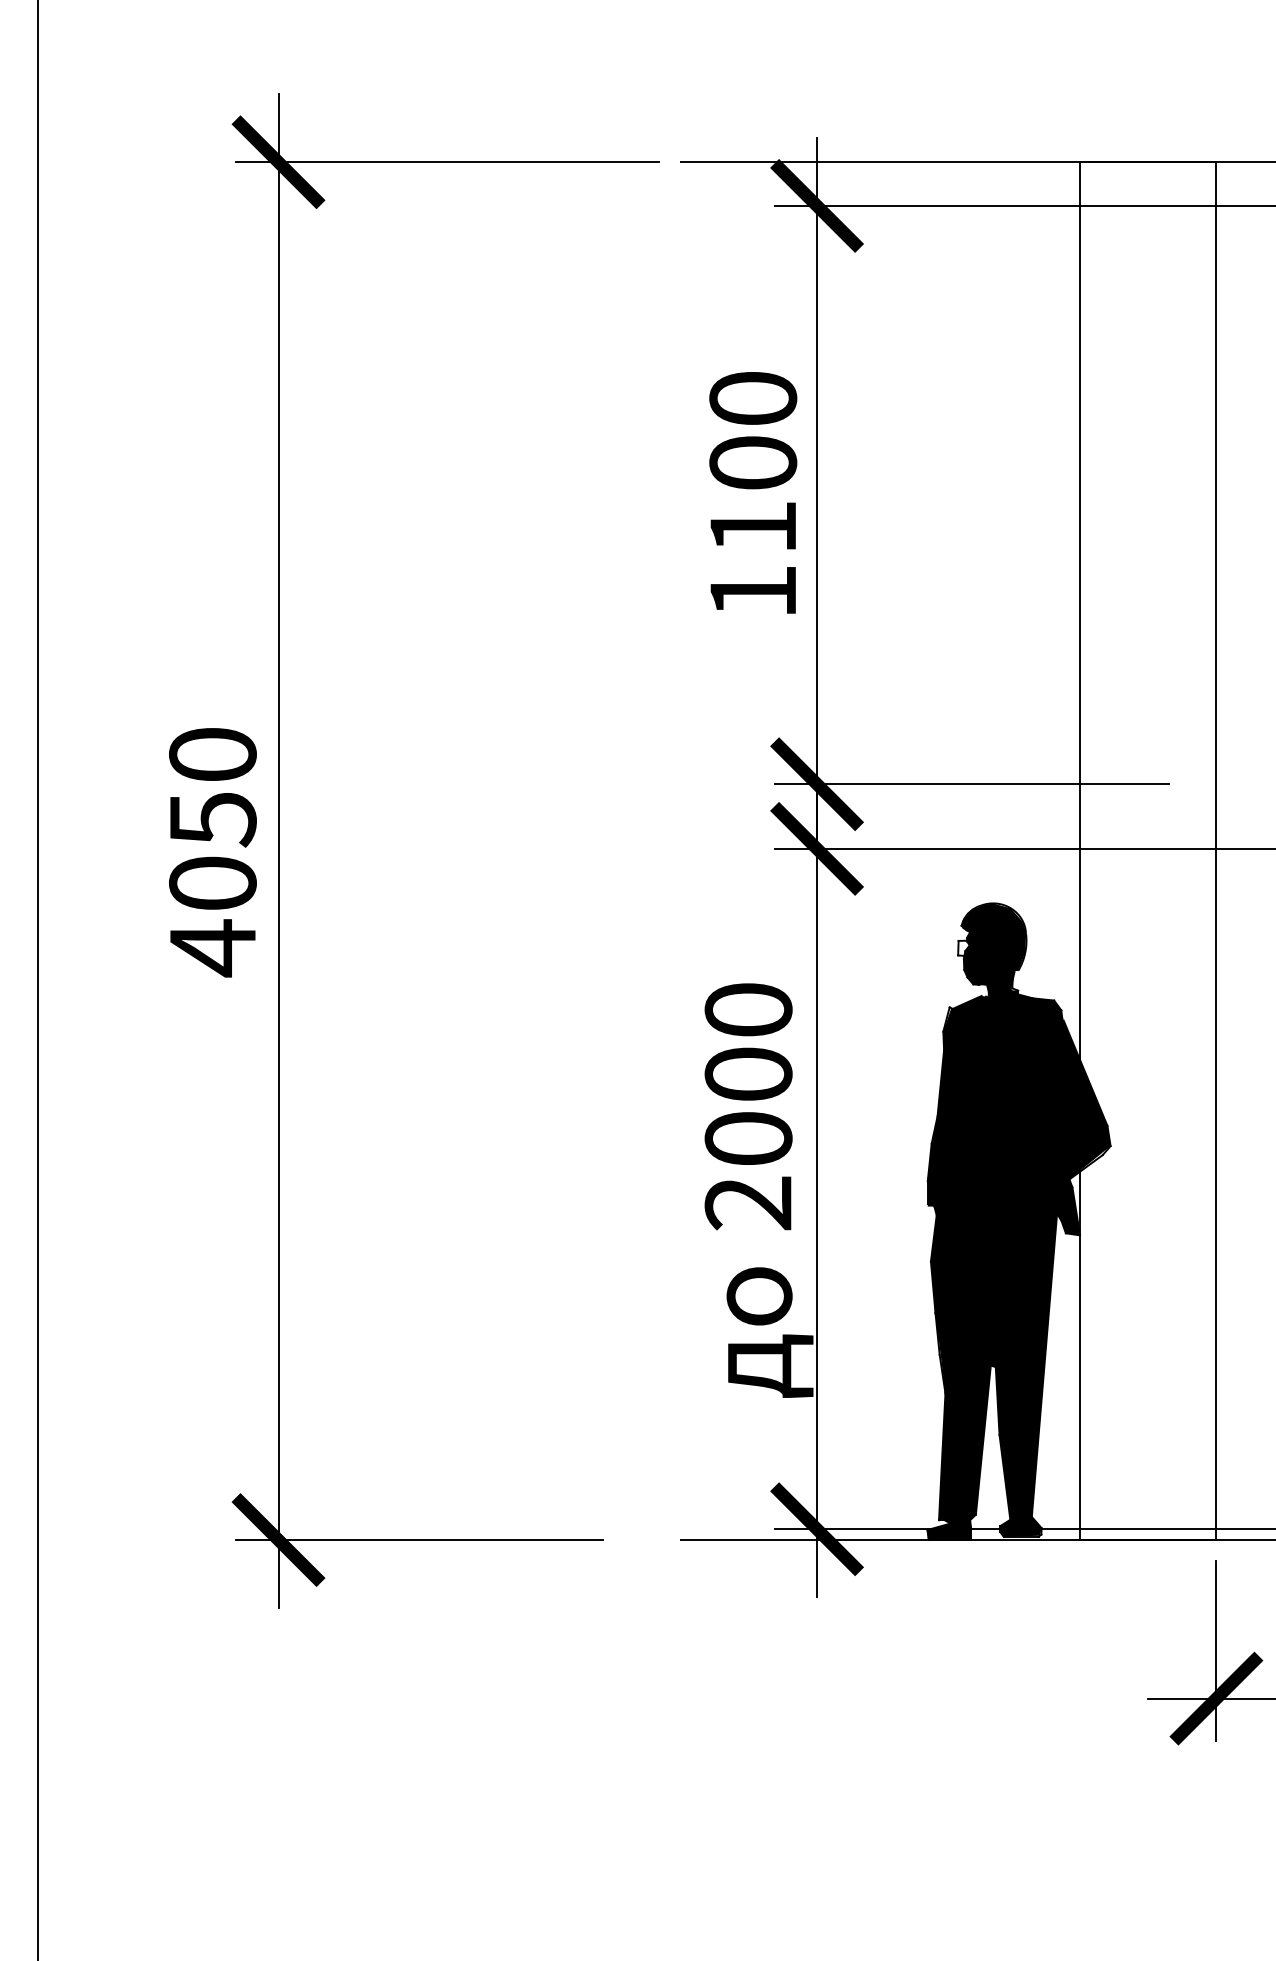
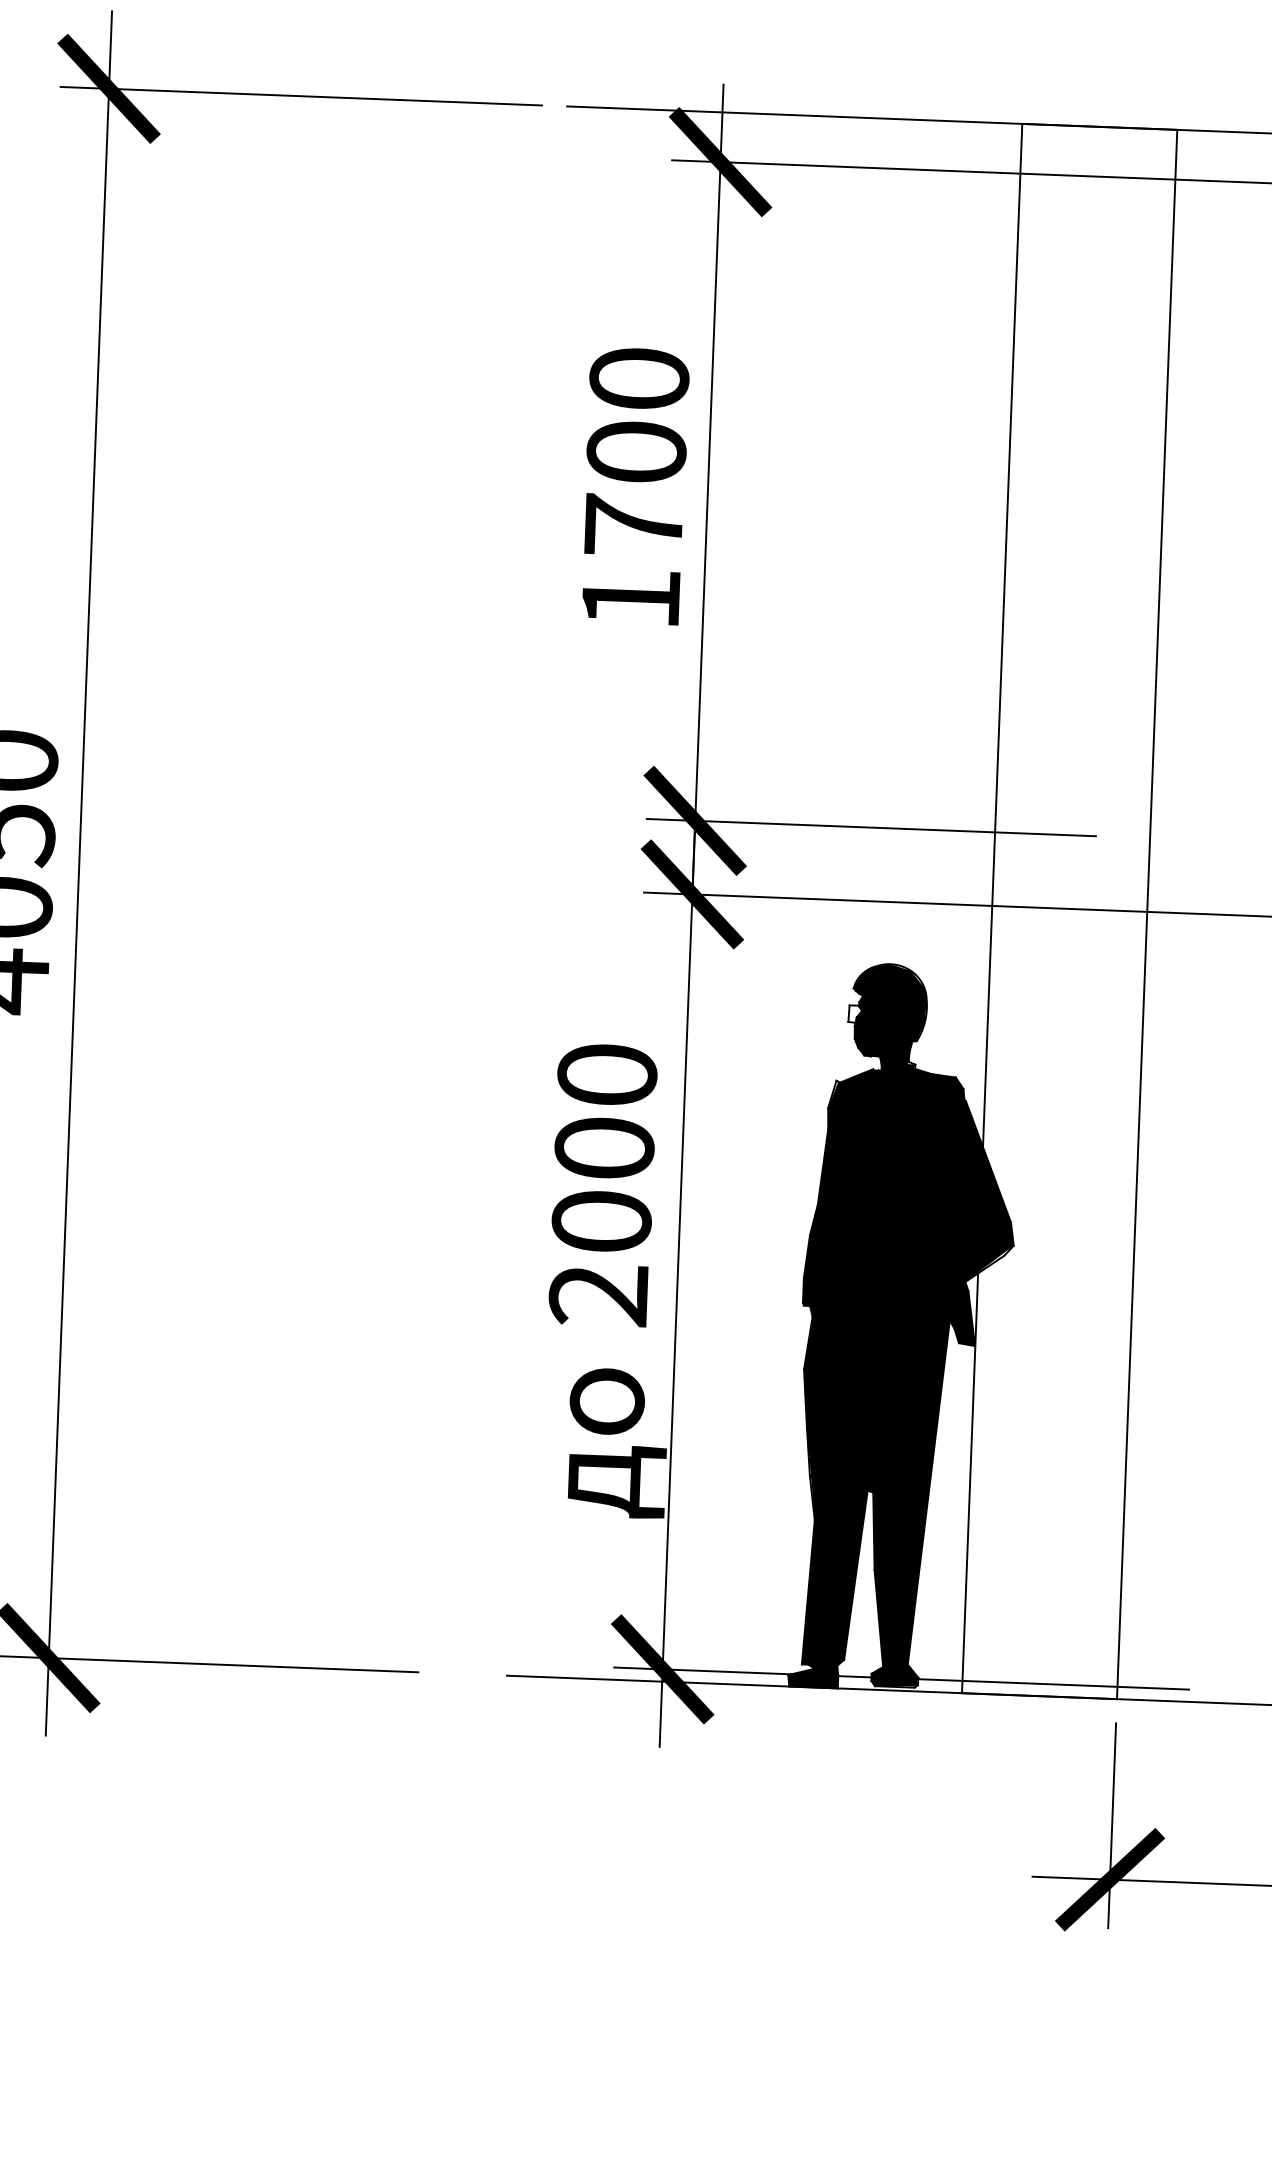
text: (752, 526) -> (632, 524), 1100 -> 1700

